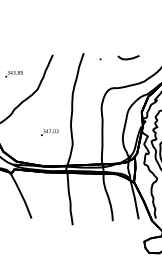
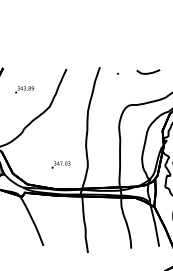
text: (49, 132) -> (60, 164), moved

